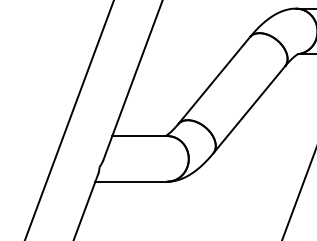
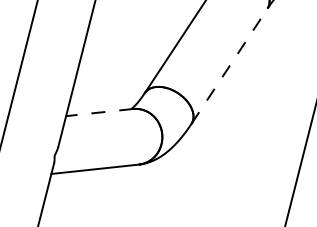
line: (249, 109) -> (229, 65), solid -> dashed
line: (139, 136) -> (99, 113), solid -> dashed

